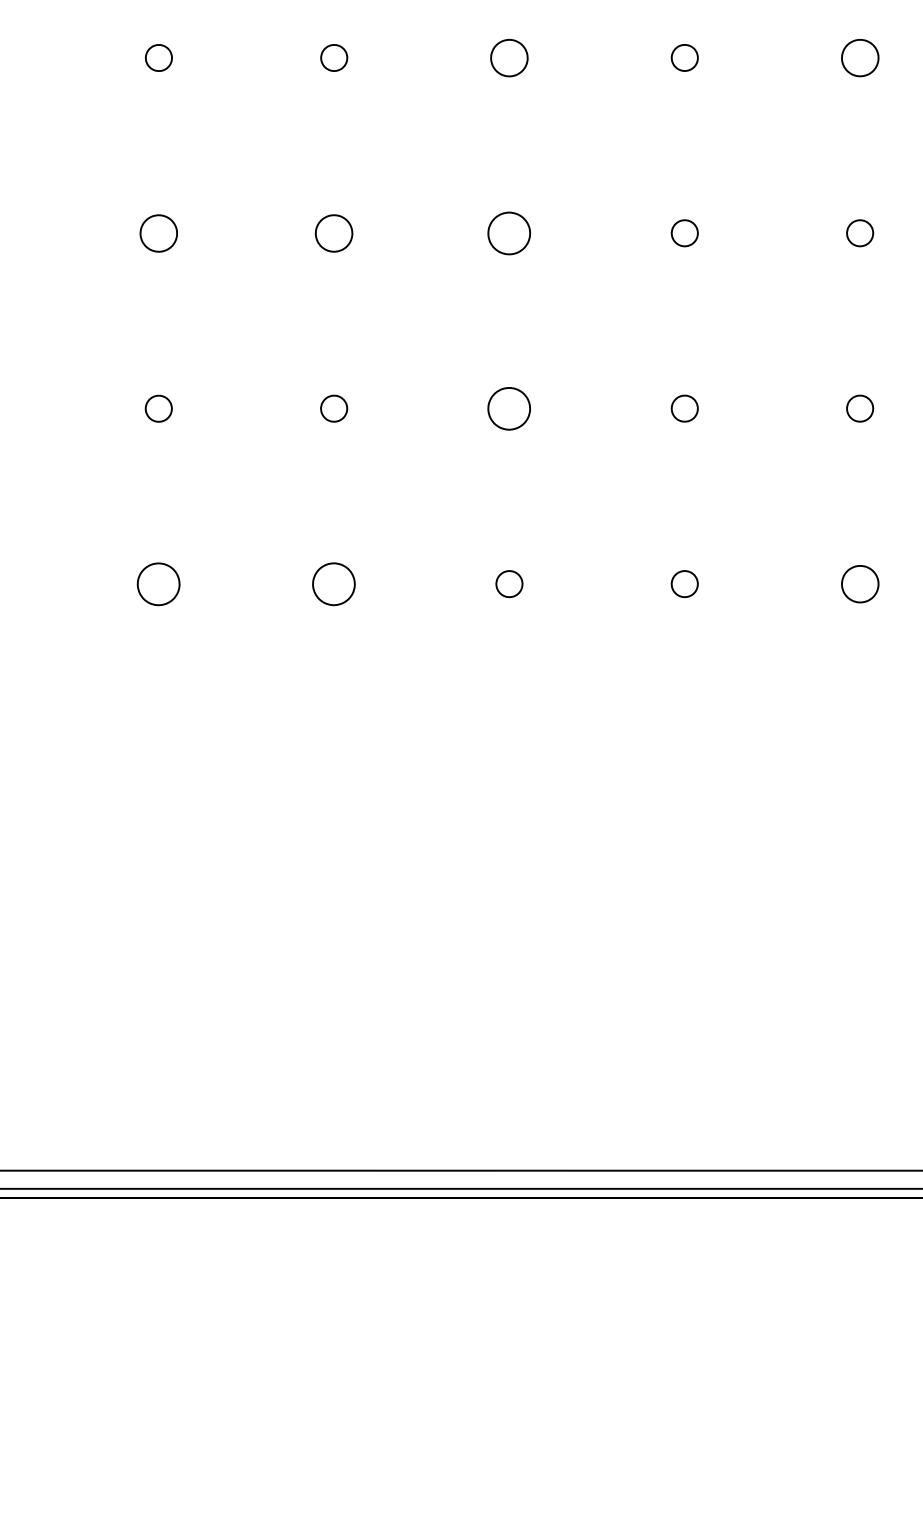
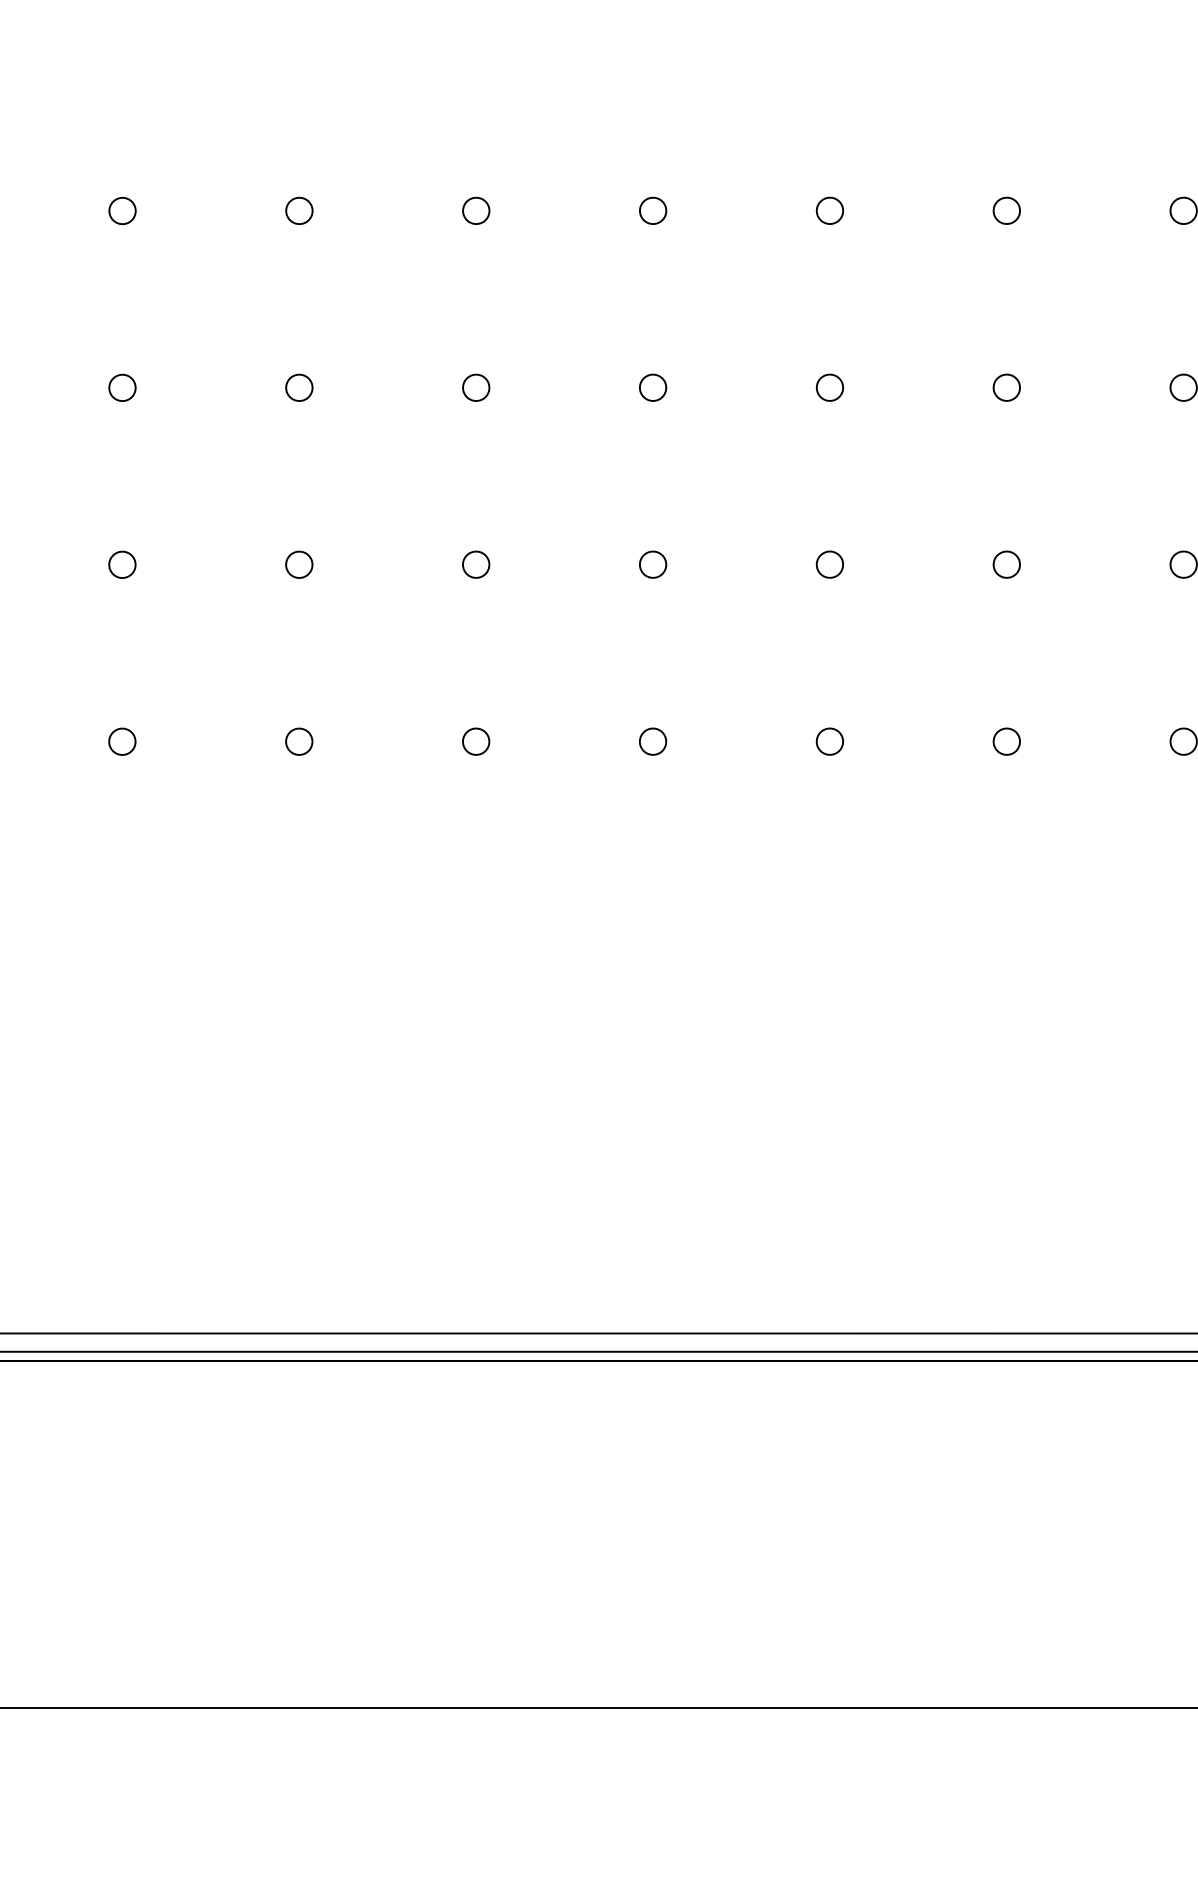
part: (509, 57) -> (653, 210), size x0.71
part: (859, 57) -> (1006, 210), size x0.71
part: (159, 233) -> (299, 387), size x0.71
part: (334, 233) -> (476, 387), size x0.71
part: (509, 233) -> (653, 387), size x0.62
part: (509, 408) -> (653, 564), size x0.62
part: (159, 583) -> (299, 741), size x0.62
part: (334, 583) -> (476, 741), size x0.62
part: (859, 583) -> (1006, 741), size x0.71

